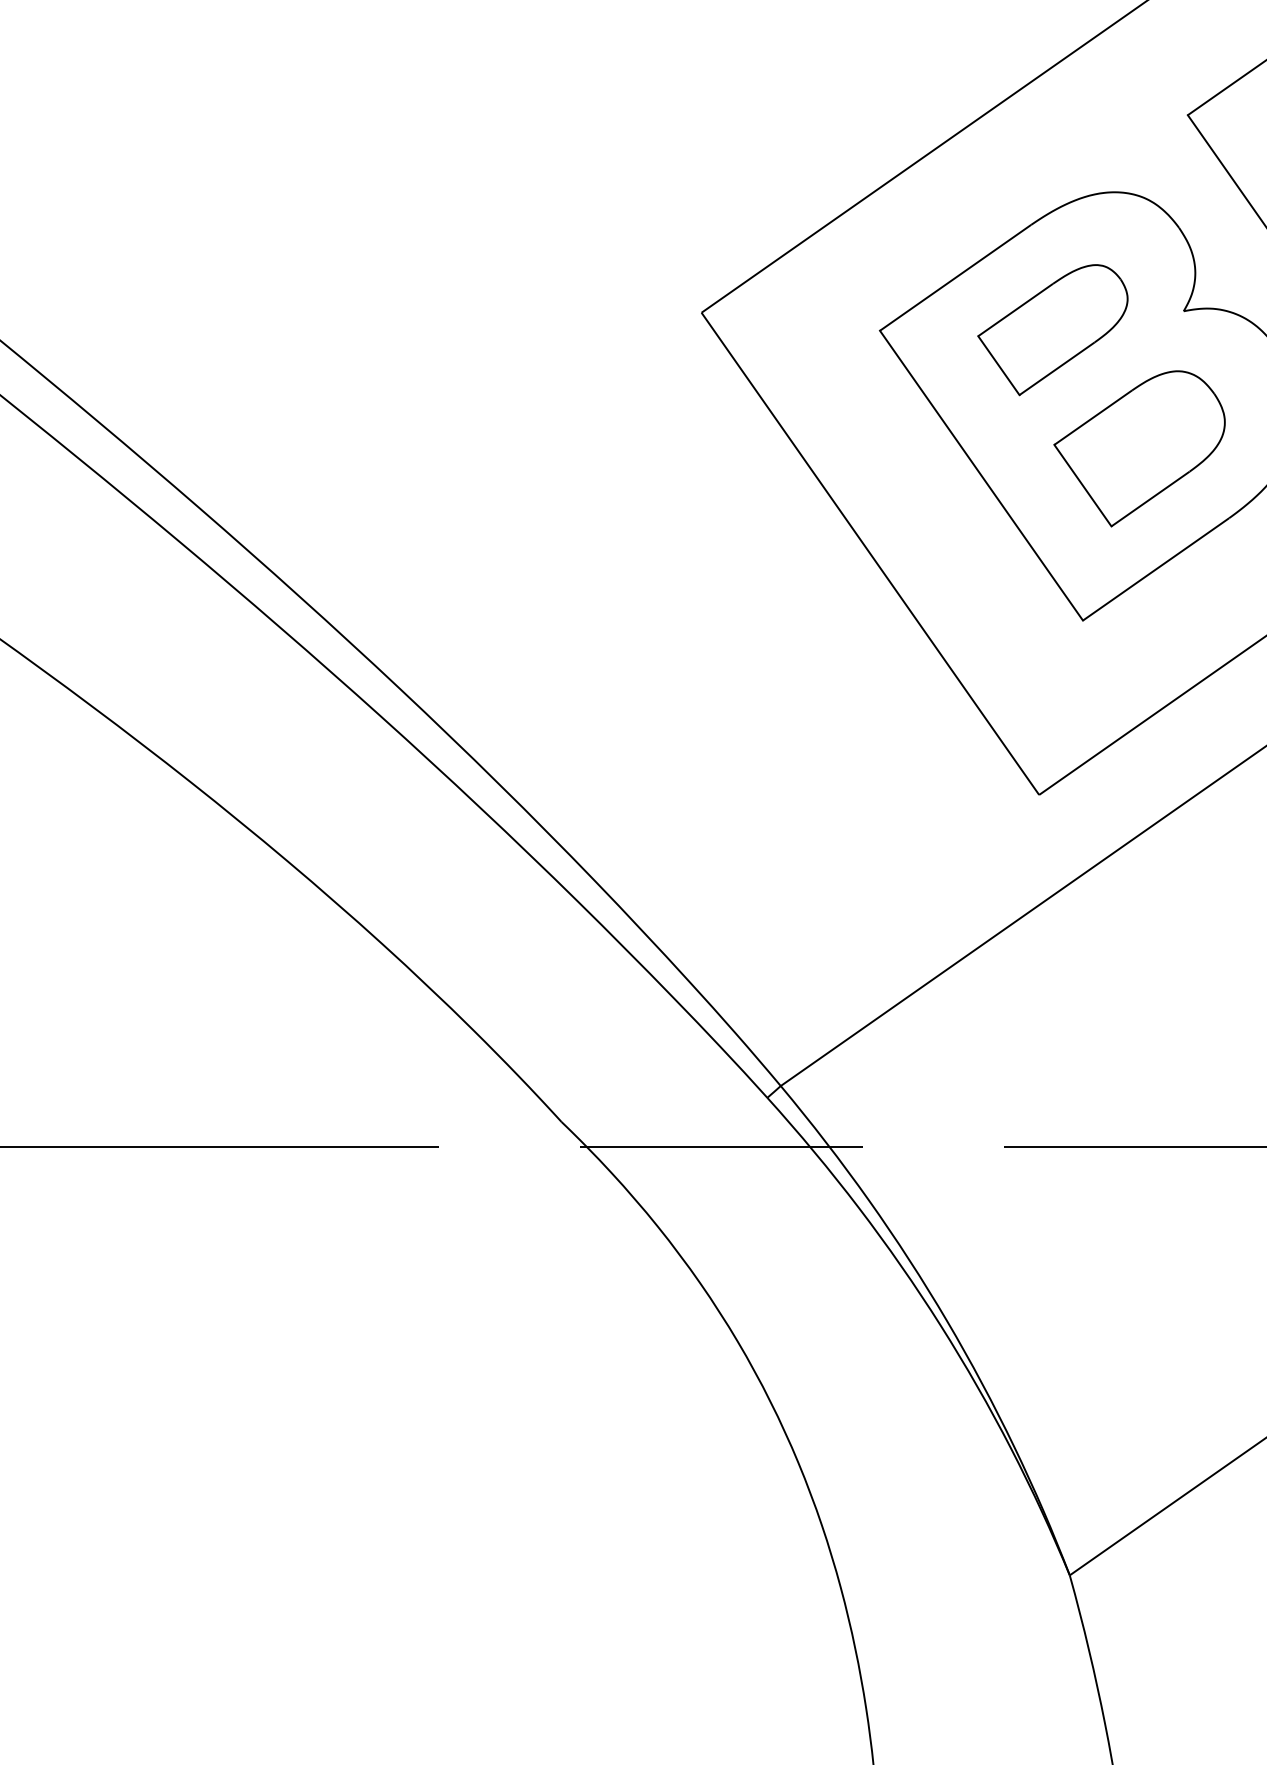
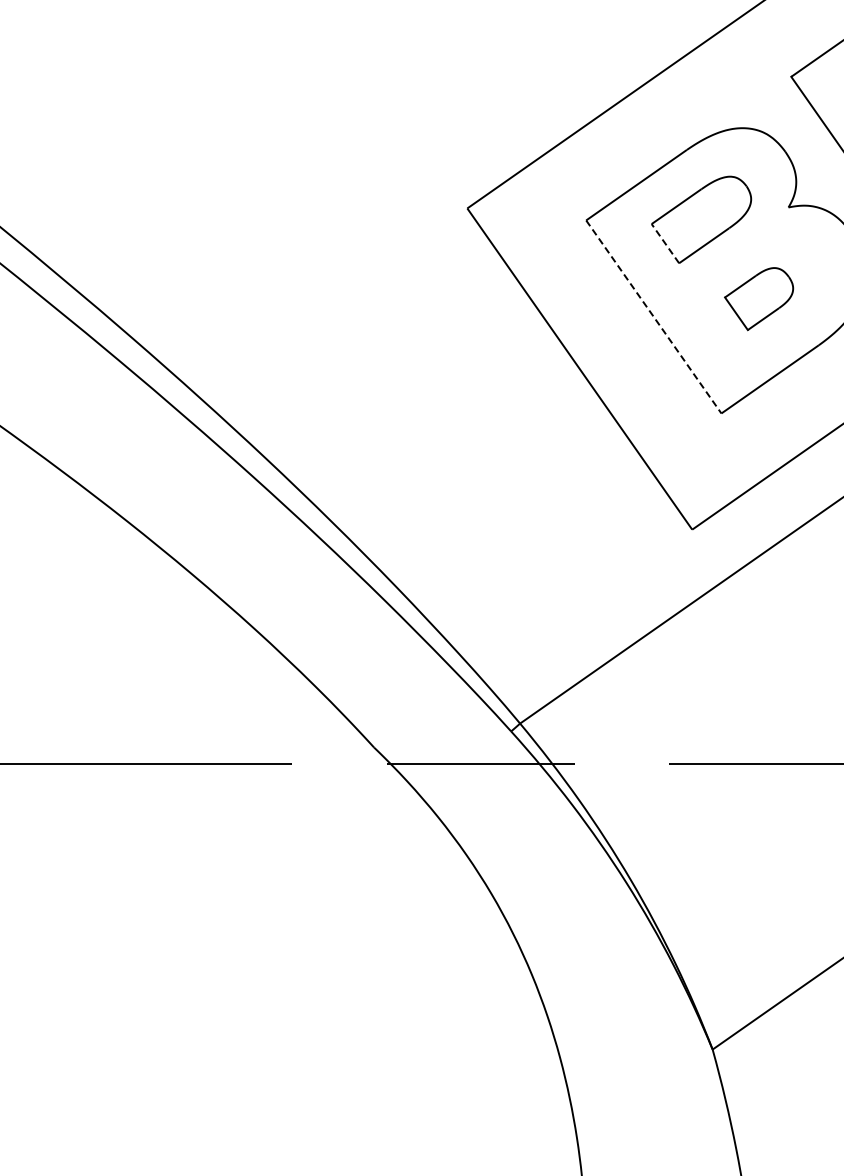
line: (999, 365) -> (665, 243), solid -> dashed
part: (1138, 447) -> (758, 298), size x0.6
line: (981, 474) -> (653, 316), solid -> dashed

